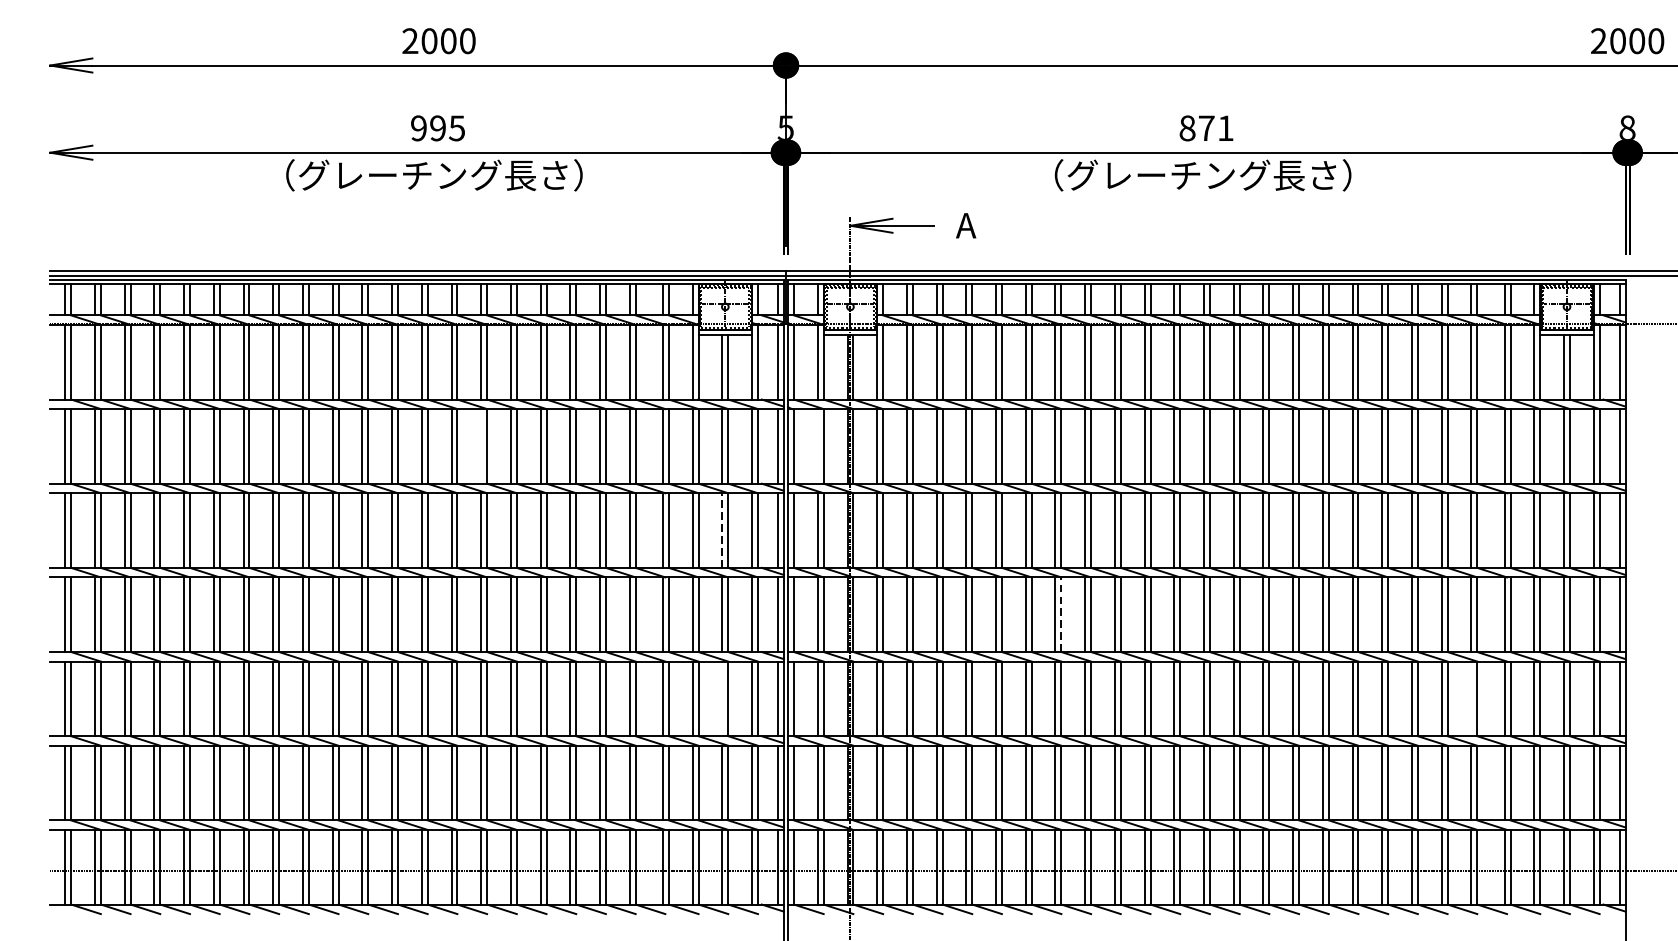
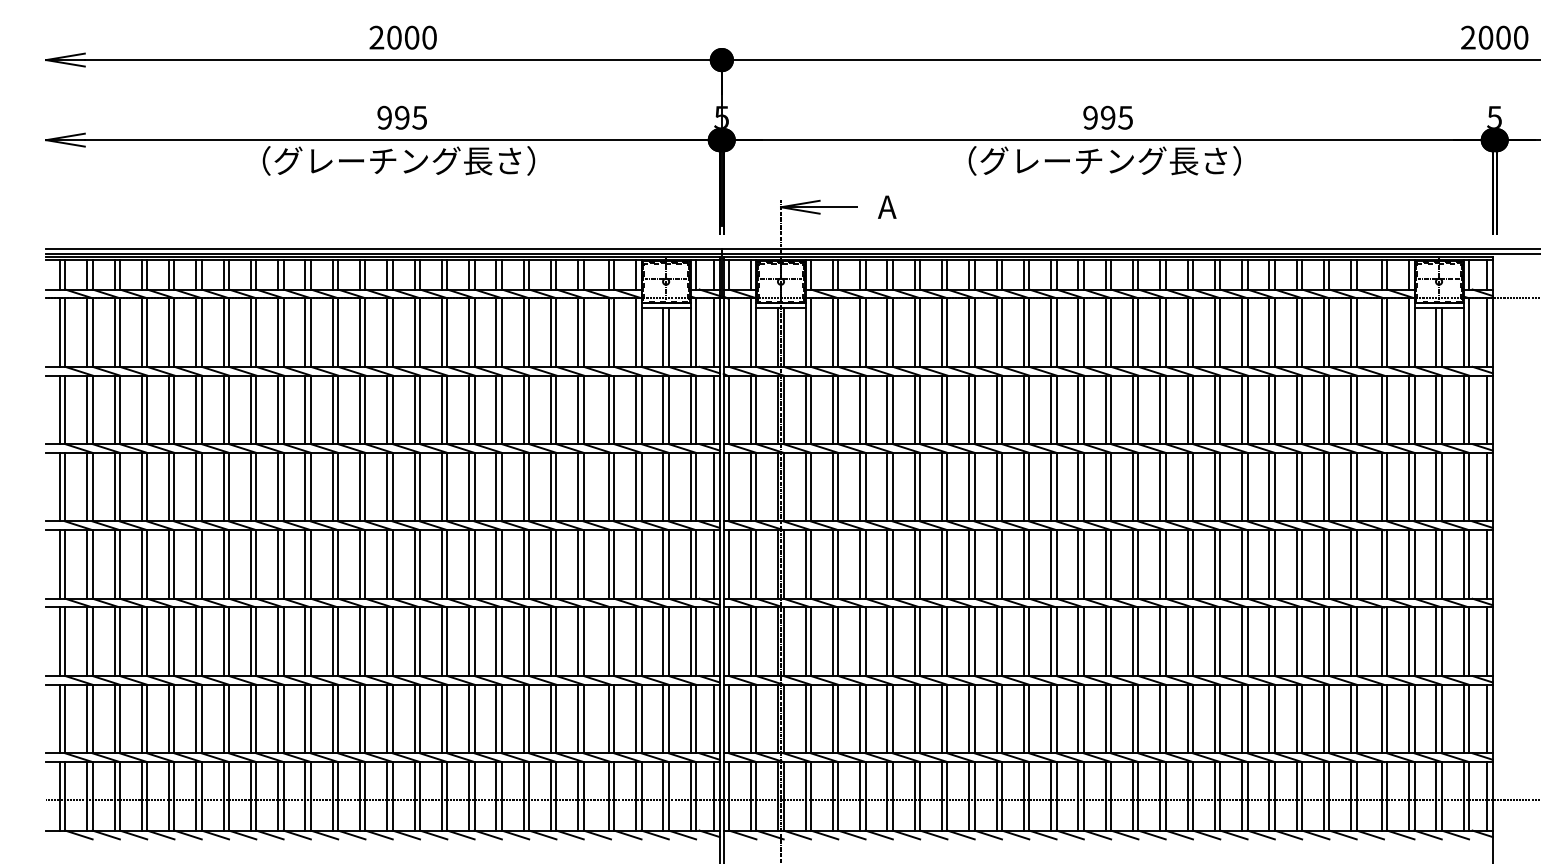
text: (1205, 128) -> (1107, 117), 871 -> 995
text: (1627, 128) -> (1494, 117), 8 -> 5
line: (480, 445) -> (441, 409), added
line: (818, 445) -> (751, 409), added
line: (722, 529) -> (663, 486), dashed -> solid
line: (1061, 613) -> (974, 563), dashed -> solid
line: (722, 698) -> (663, 641), added
line: (1471, 698) -> (1351, 641), added

